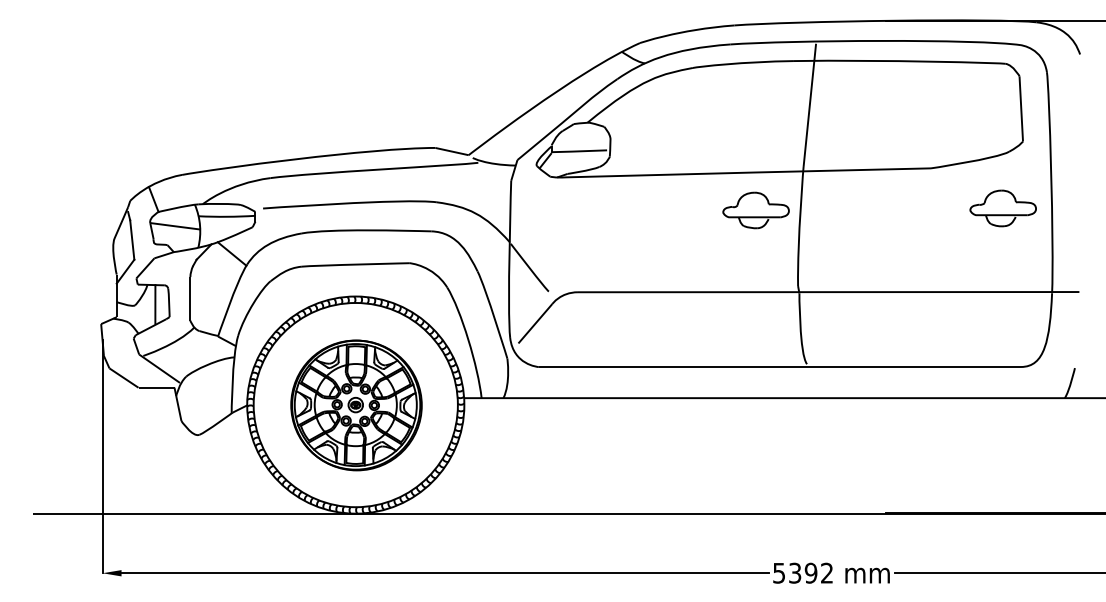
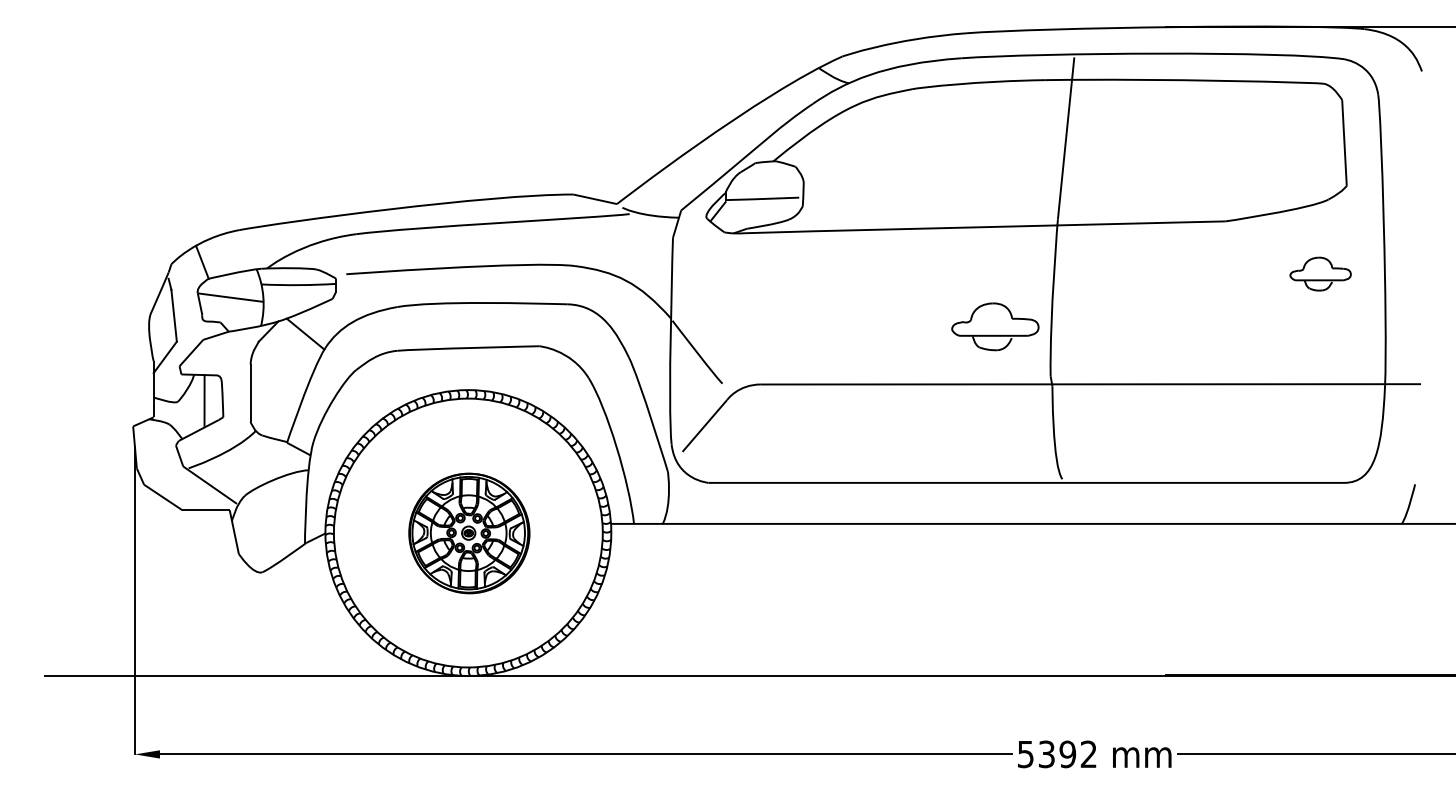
part: (1003, 207) -> (1320, 273), size x0.7
part: (756, 210) -> (995, 326), moved
part: (356, 405) -> (469, 533), size x0.7

